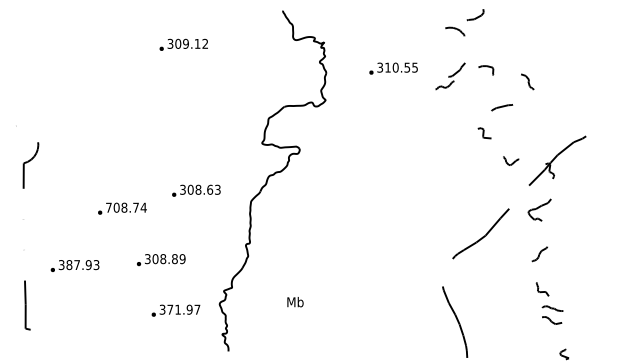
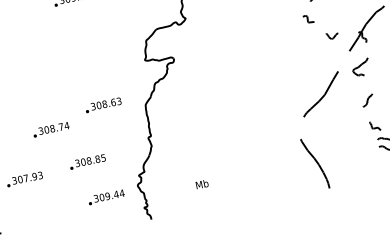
text: (108, 207) -> (40, 130), 708.74 -> 308.74
text: (182, 258) -> (103, 157), 308.89 -> 308.85
text: (69, 264) -> (20, 179), 387.93 -> 307.93
text: (295, 302) -> (202, 184), moved
text: (183, 309) -> (111, 195), 371.97 -> 309.44

